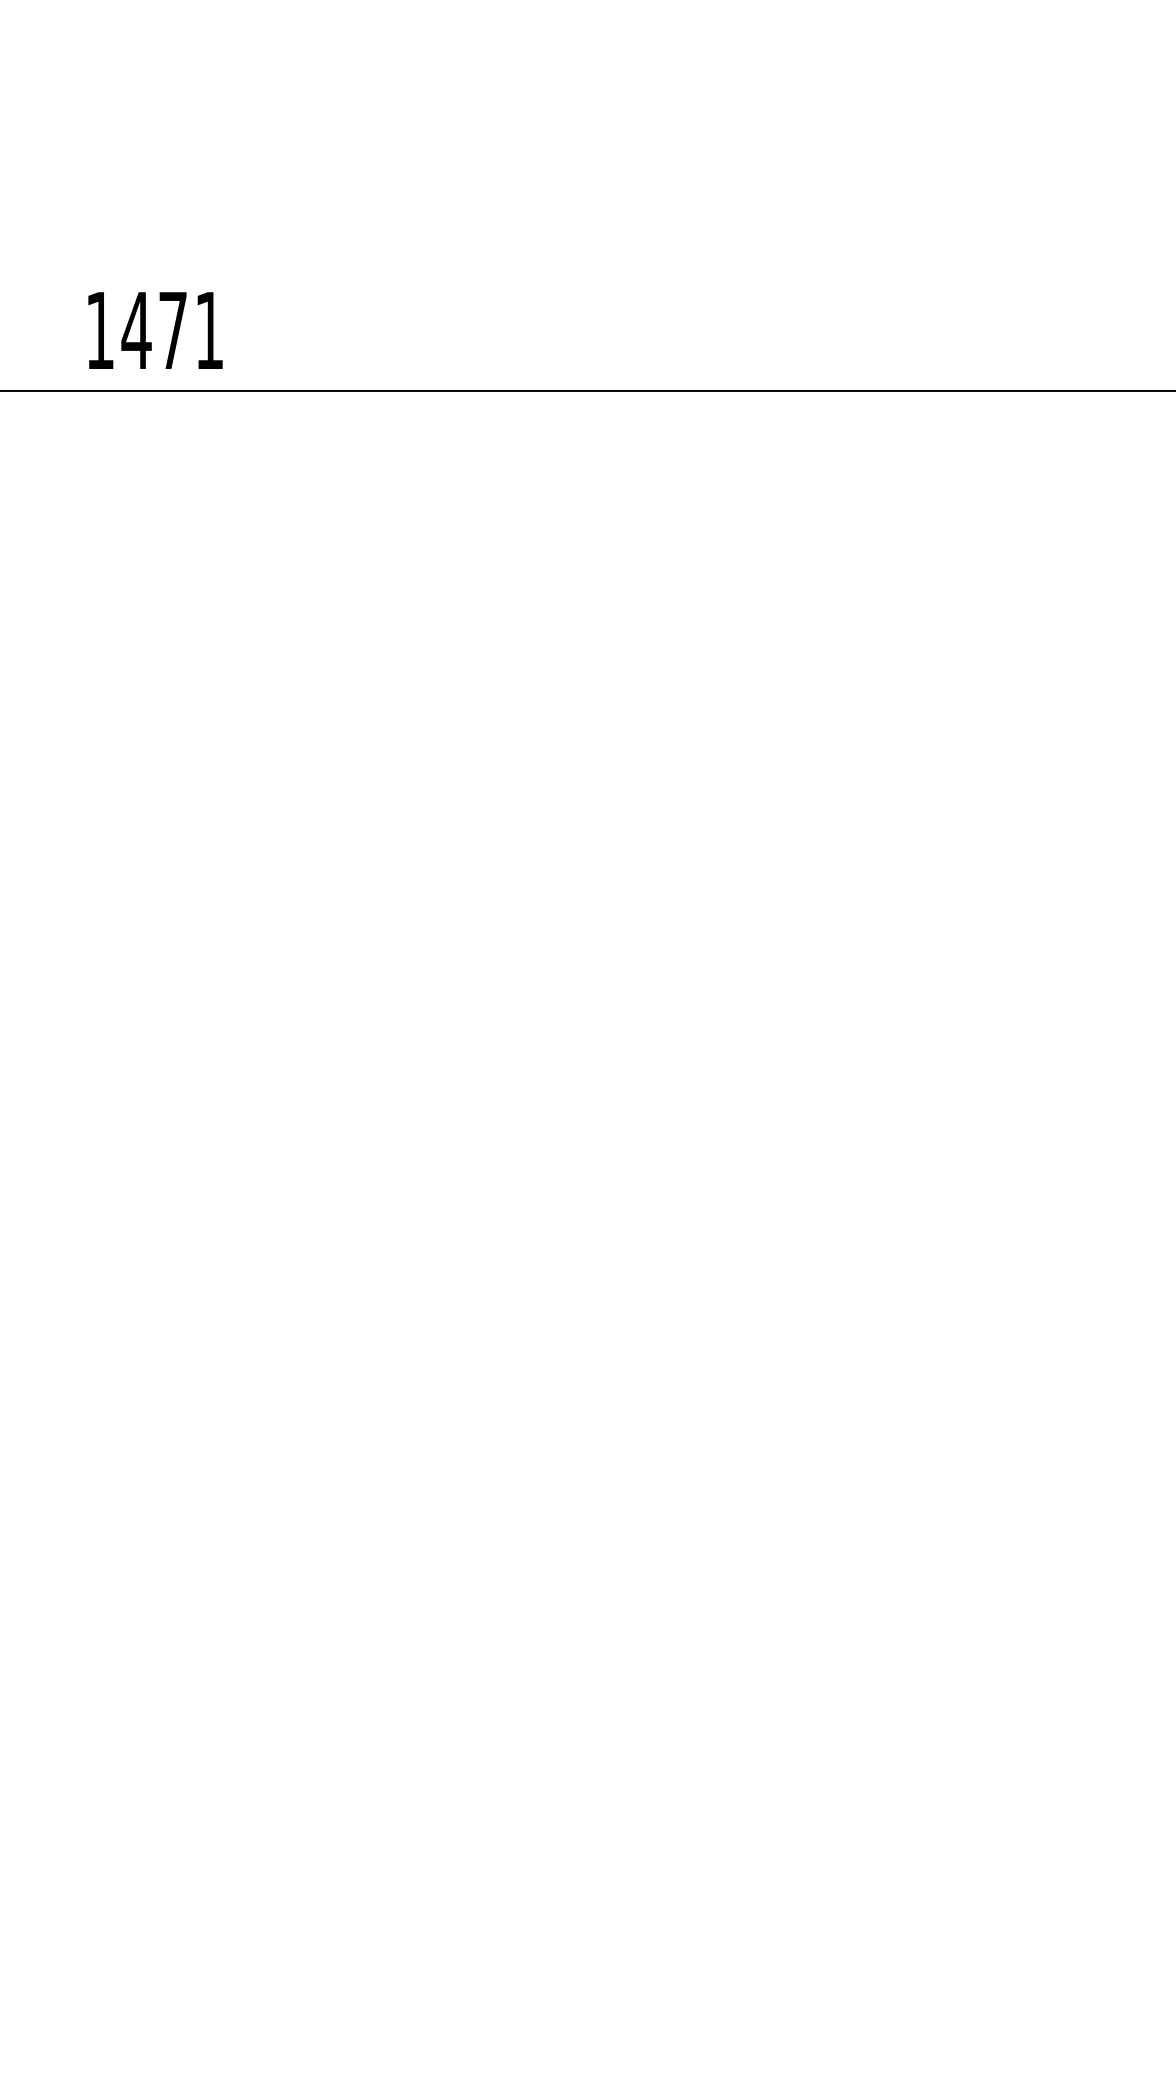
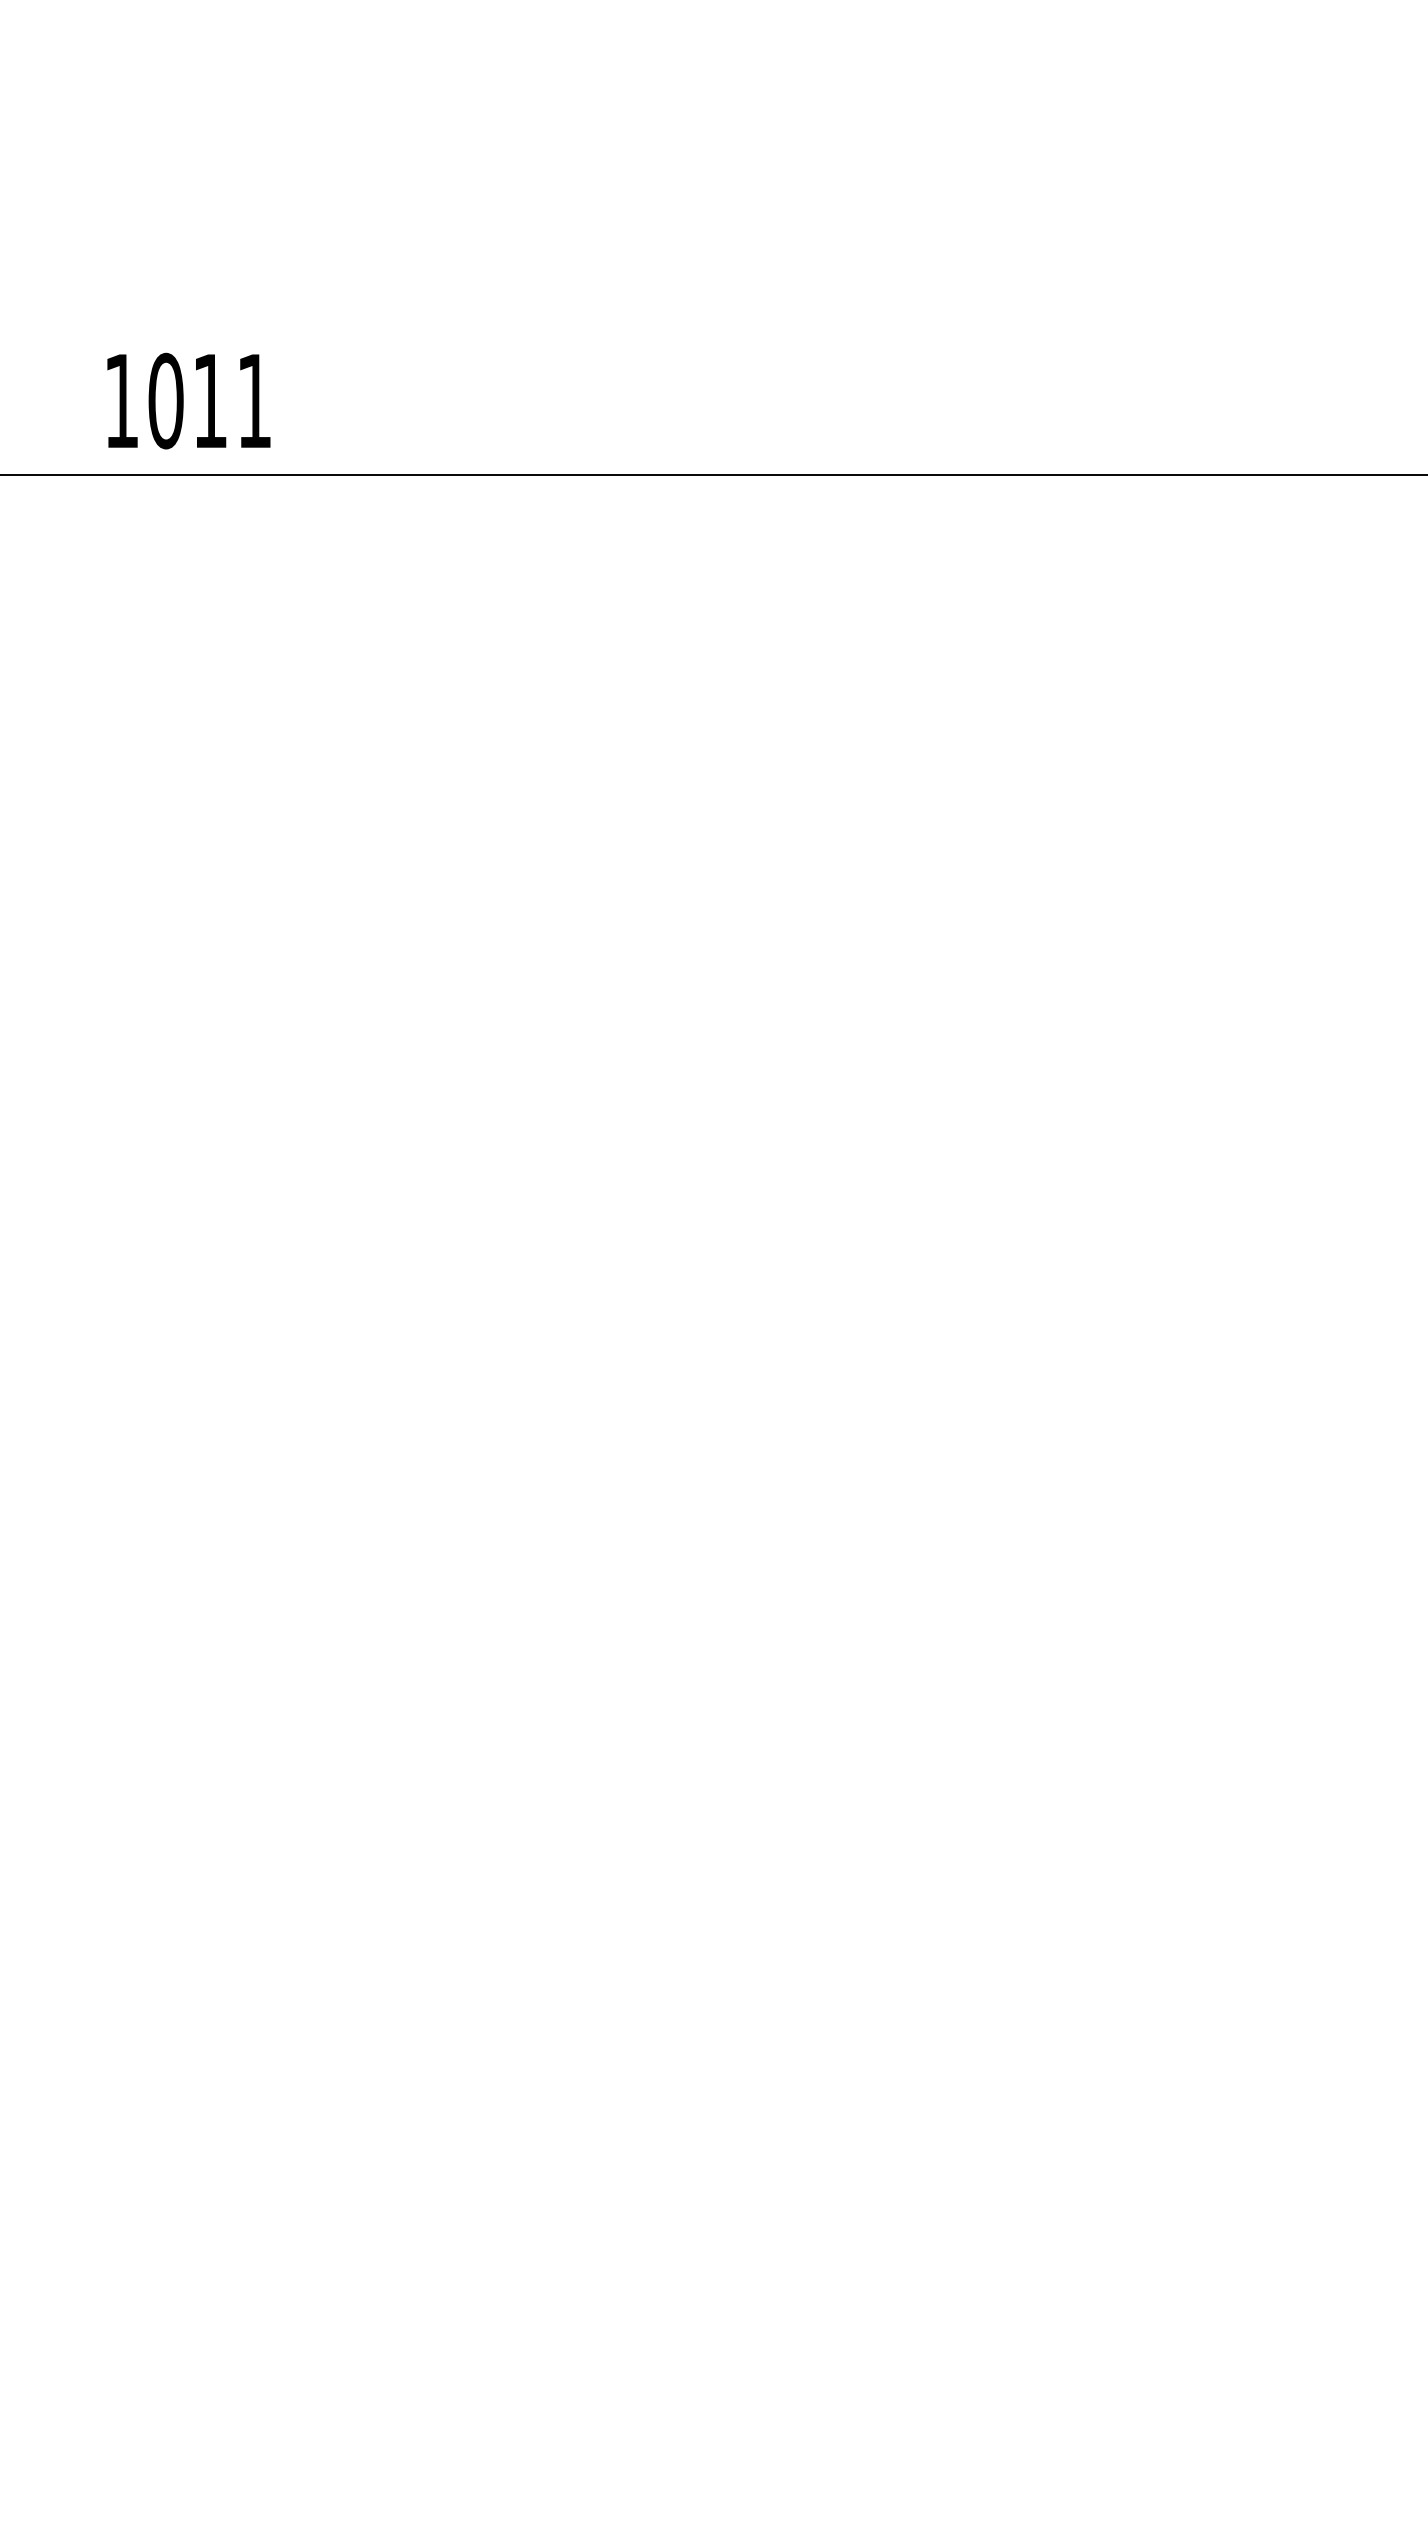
text: (153, 330) -> (186, 400), 1471 -> 1011

